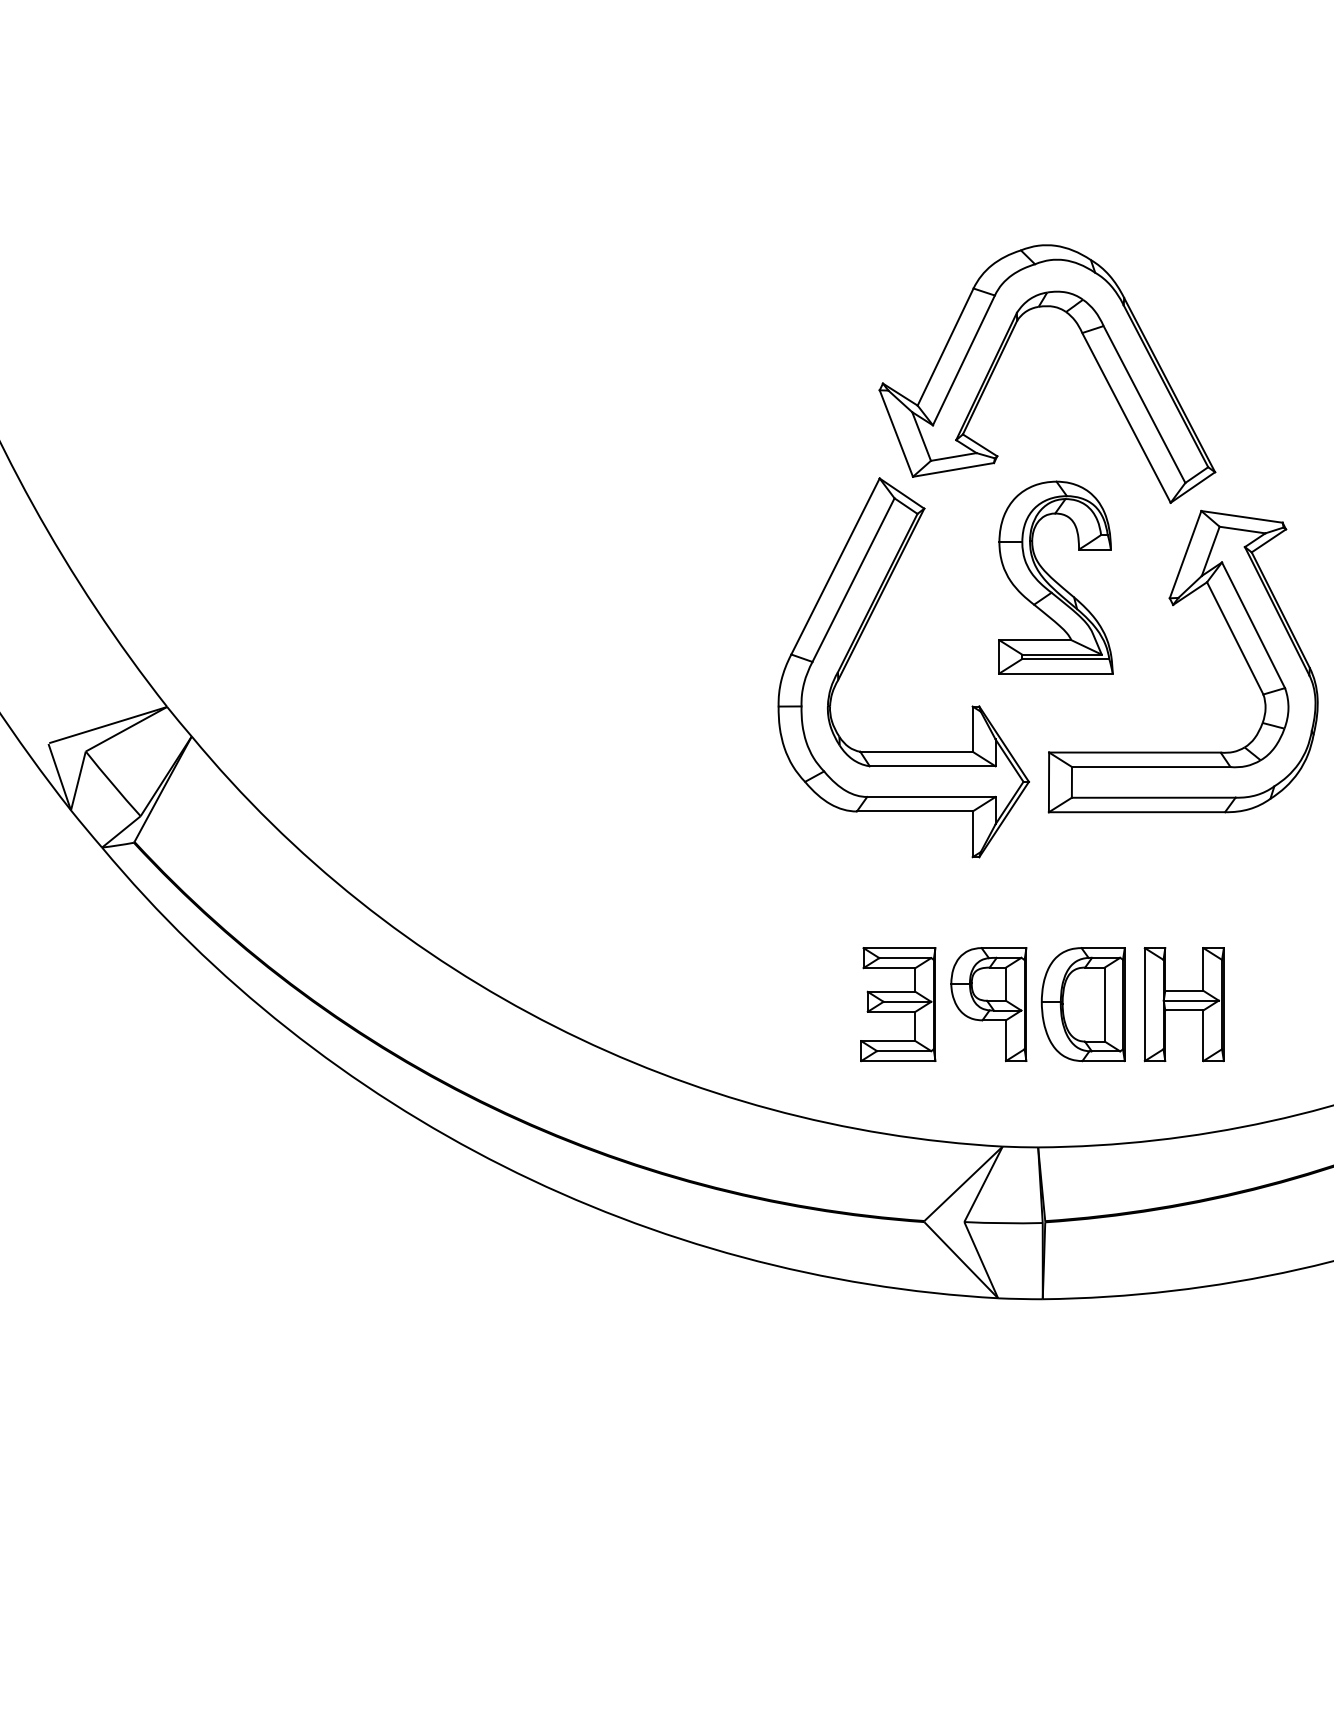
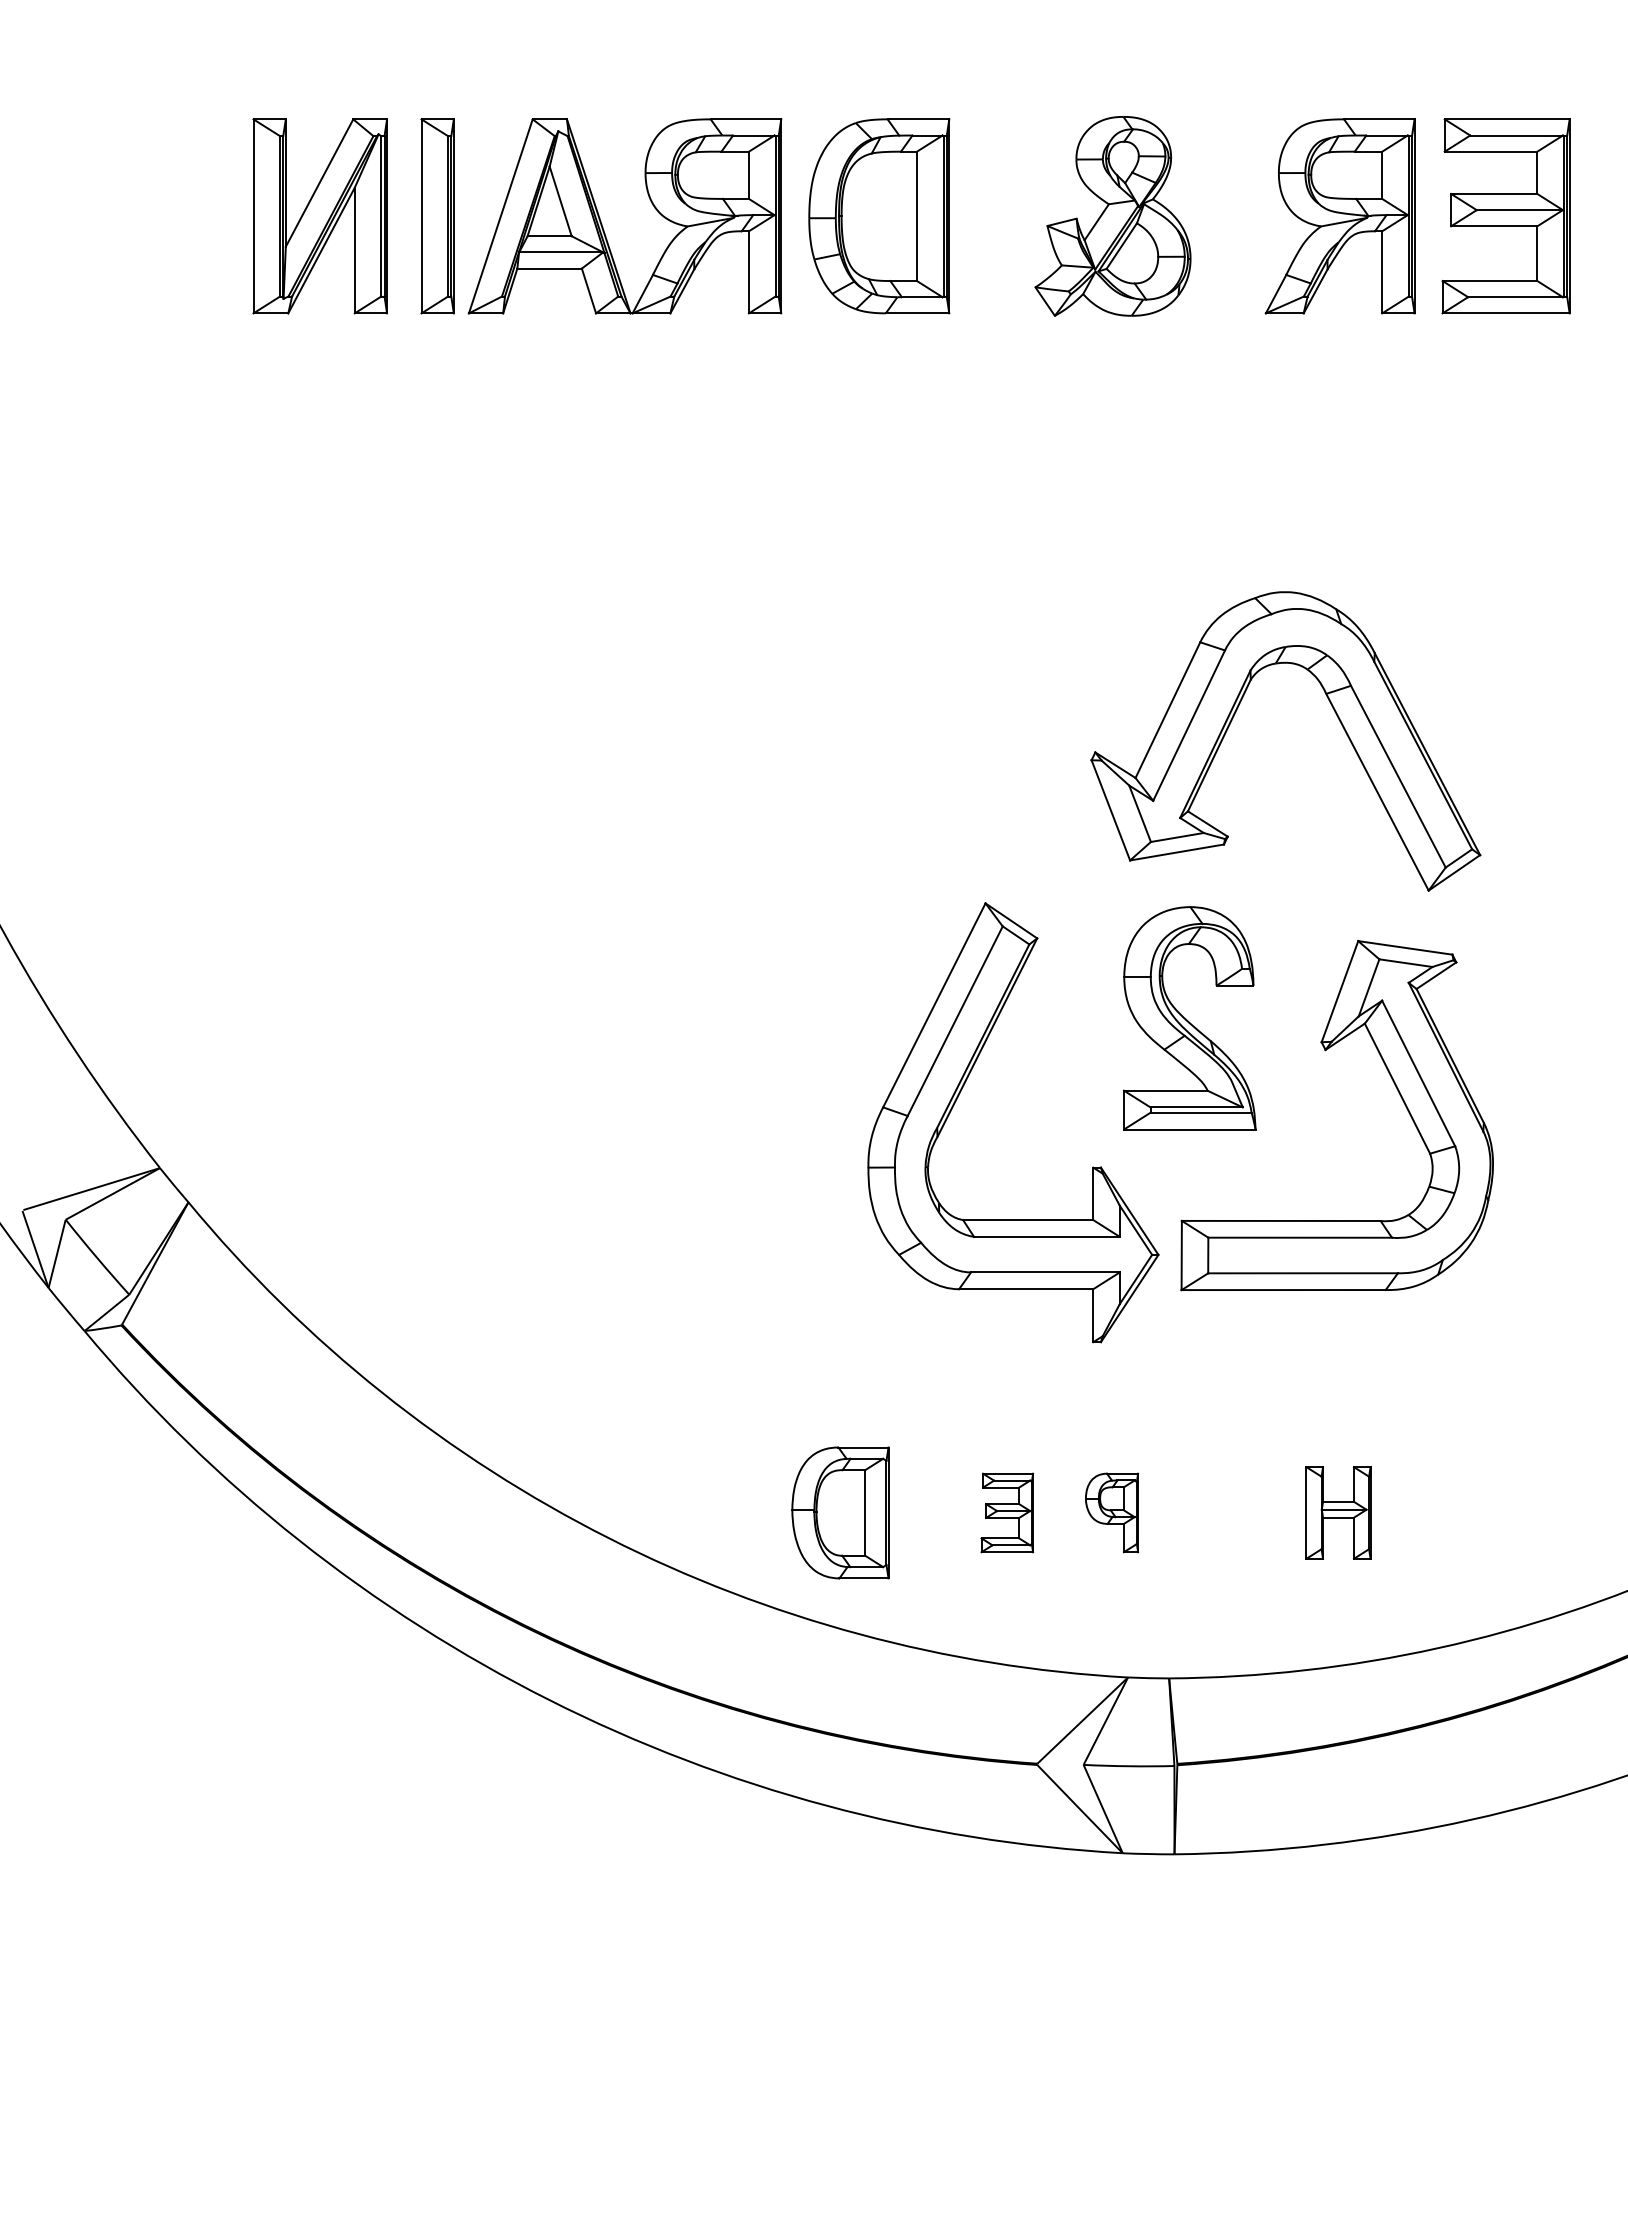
part: (1003, 352) -> (1234, 716), moved
part: (898, 1004) -> (1007, 1512), size x0.6
part: (988, 1004) -> (1111, 1512), size x0.6
part: (1083, 1004) -> (840, 1512), moved
part: (1184, 1004) -> (1338, 1512), size x0.7

